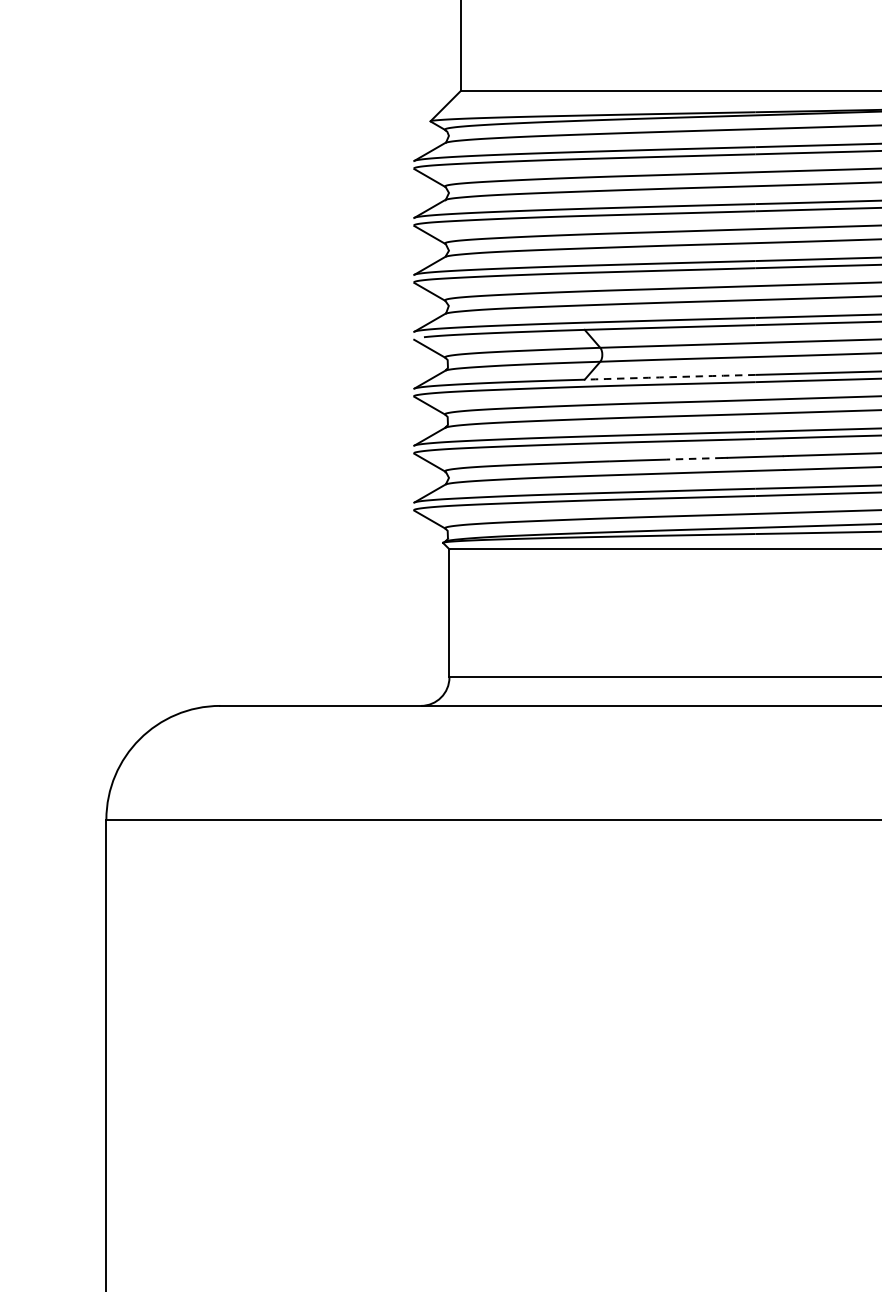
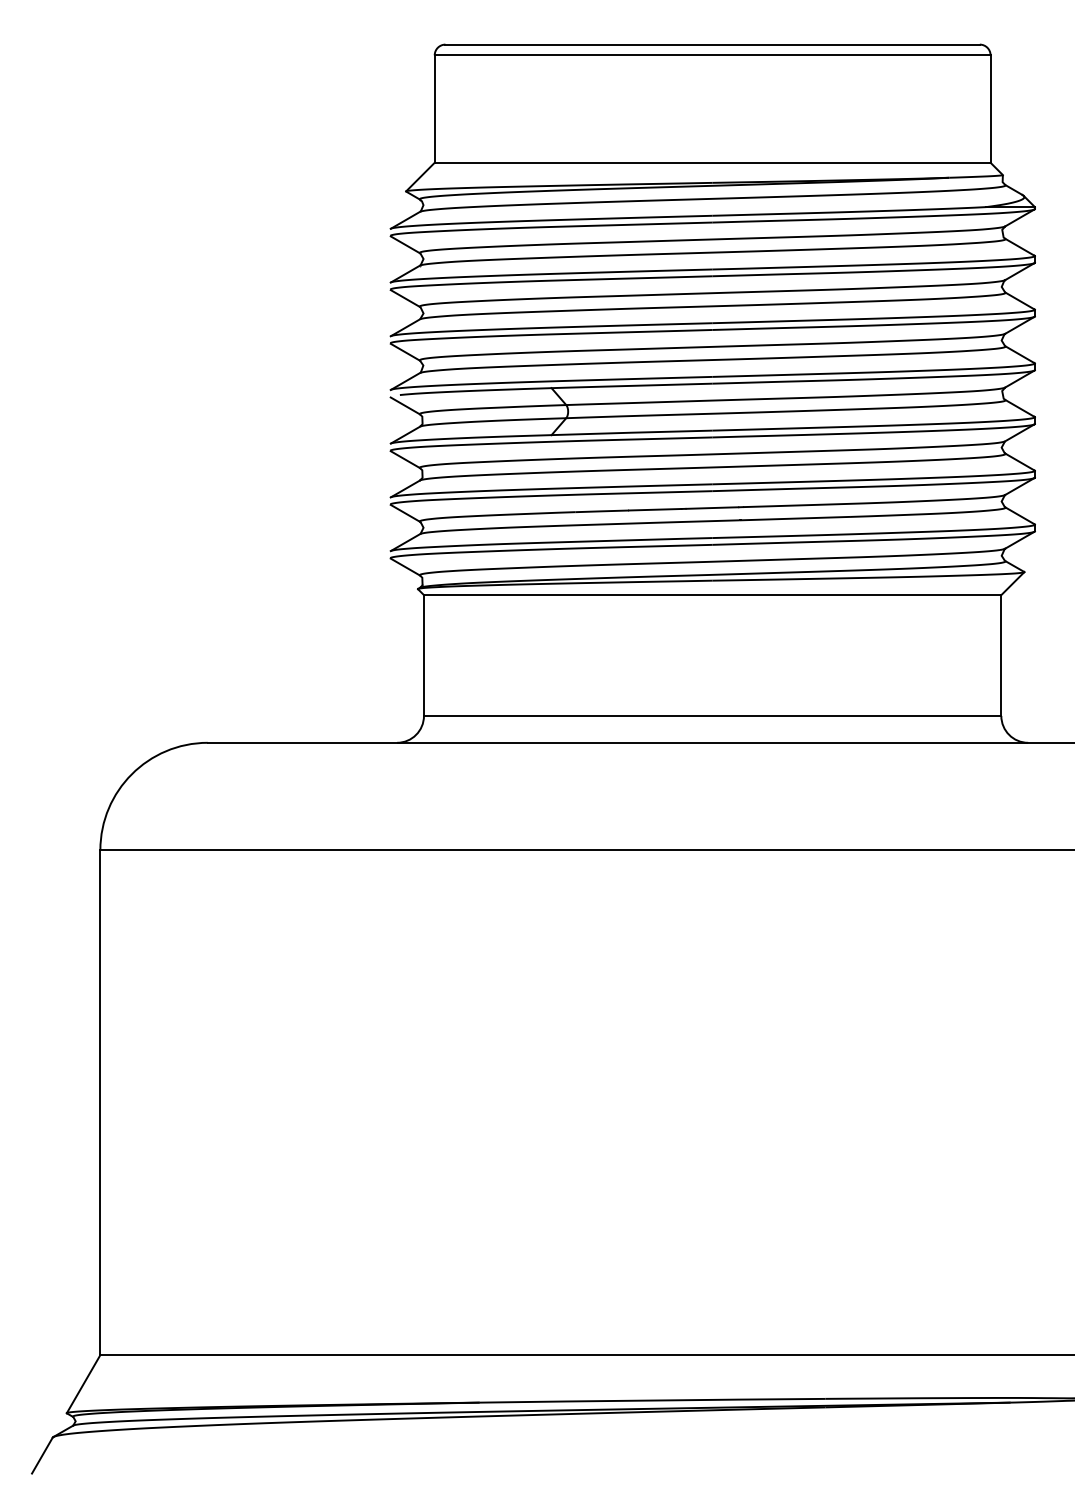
arc: (670, 376) -> (632, 432), dashed -> solid
line: (693, 458) -> (654, 509), dashed -> solid

